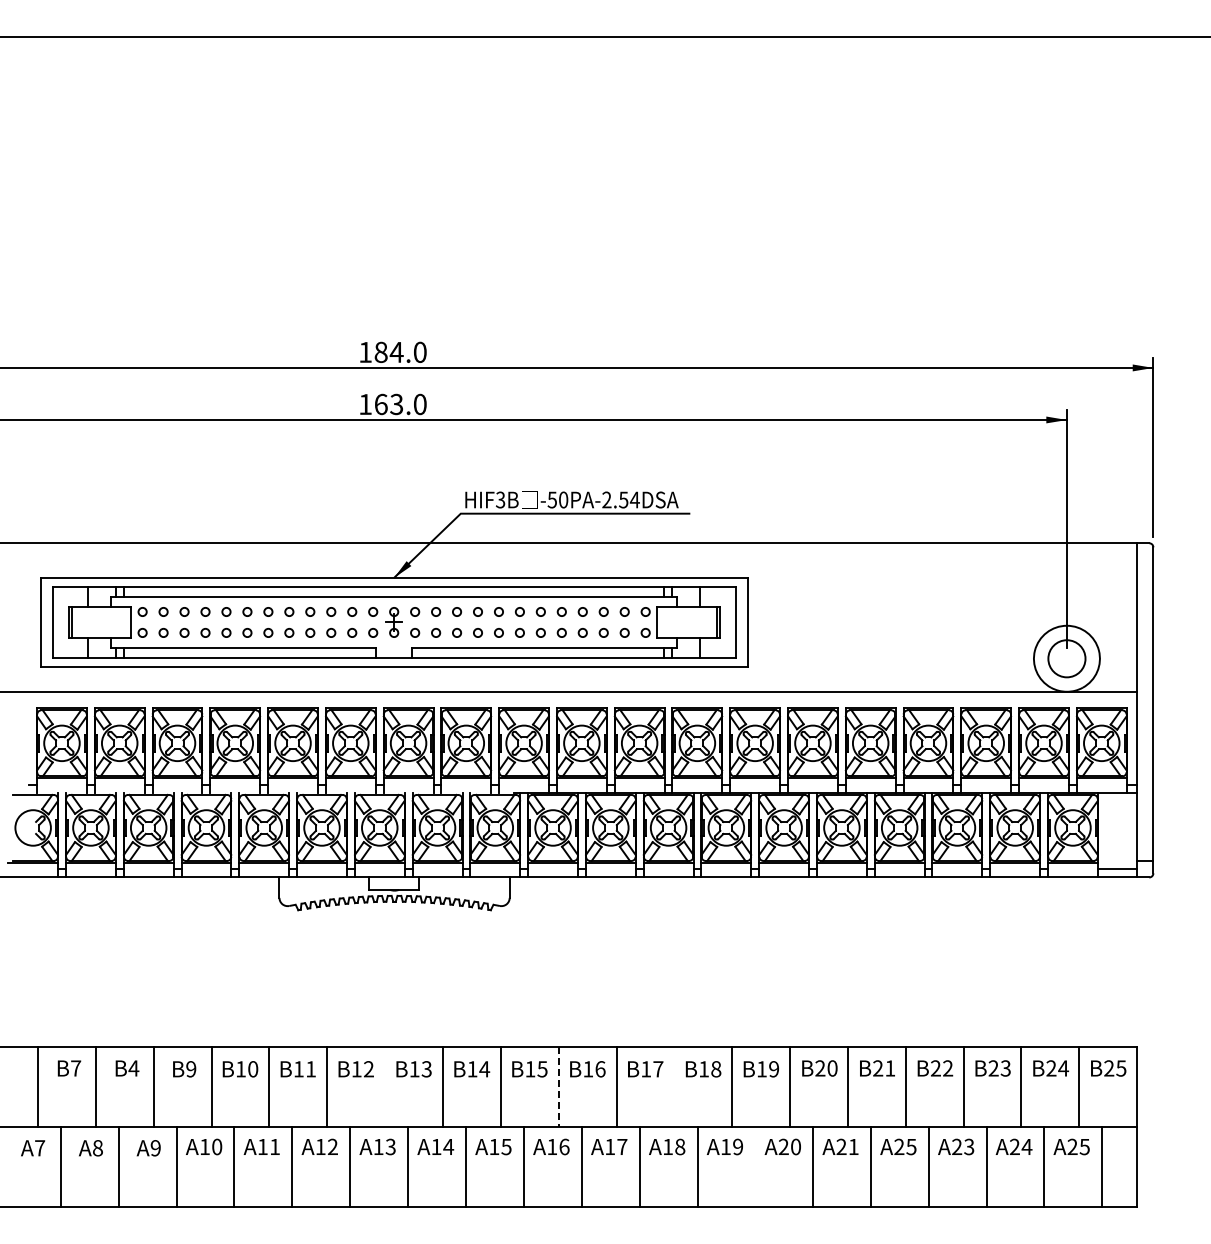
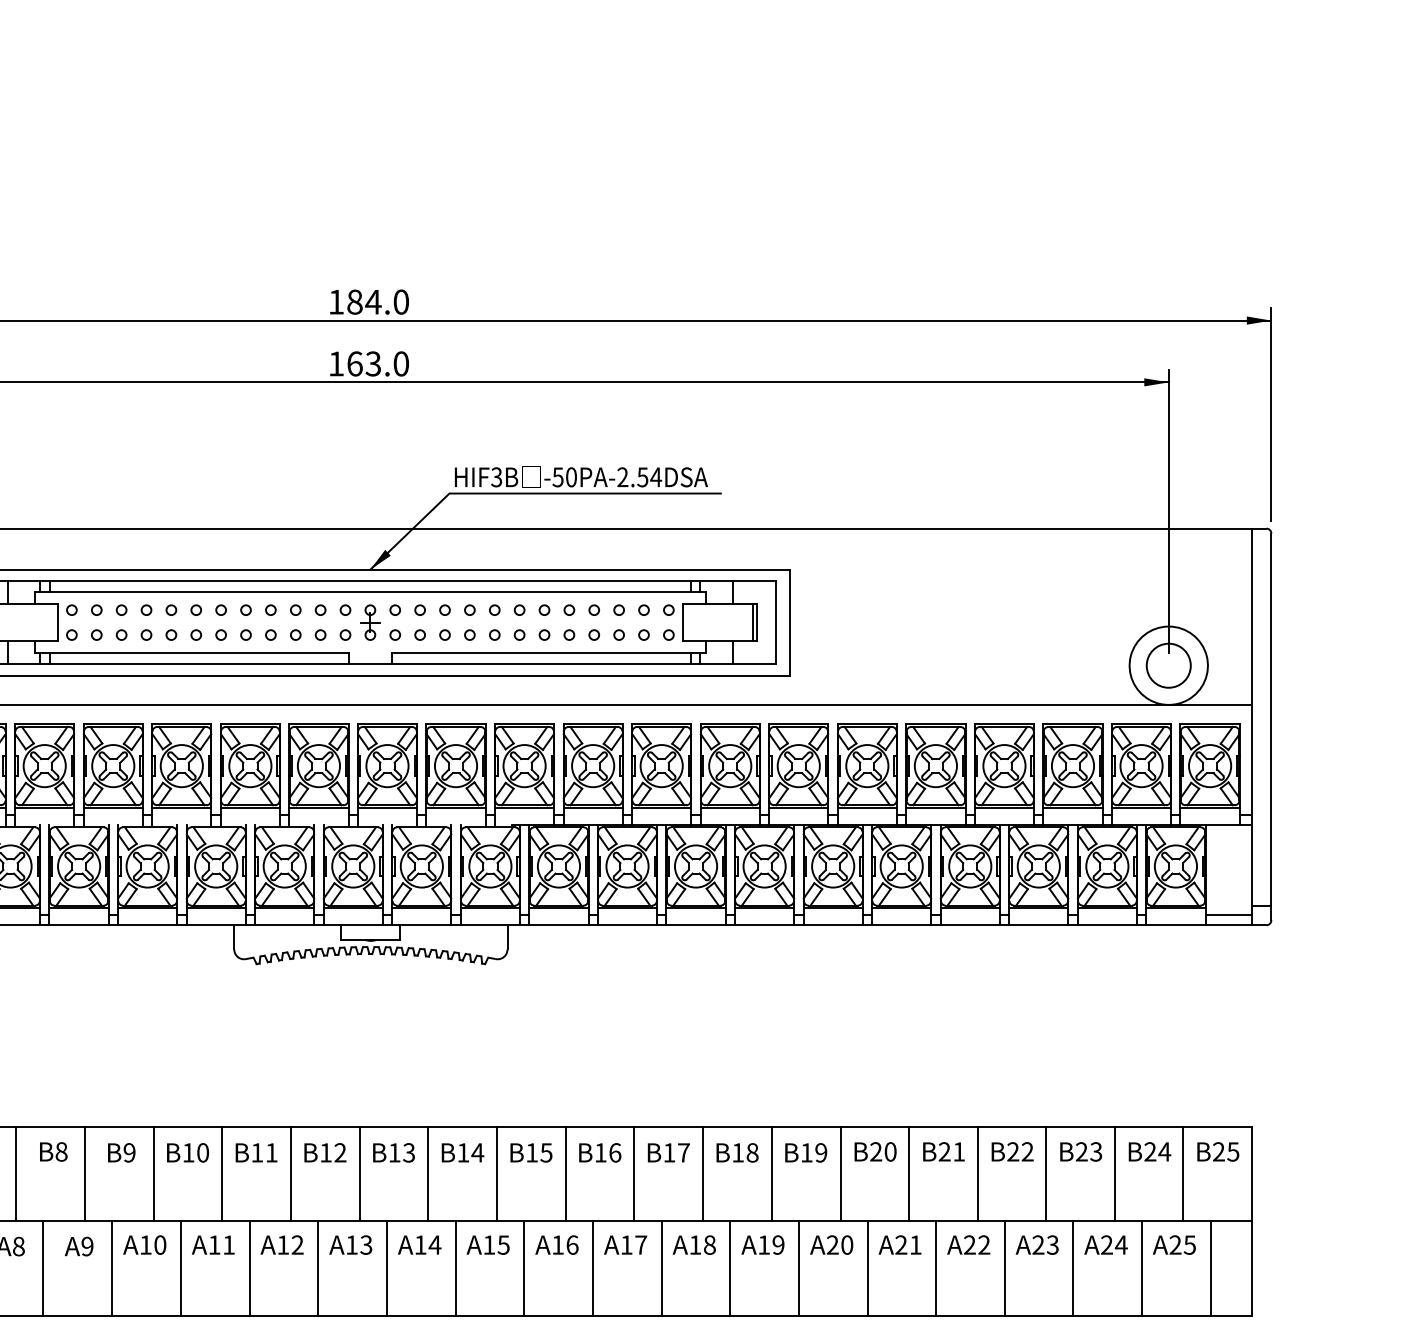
text: (133, 1068) -> (61, 1151), B4 -> B8
line: (385, 1086) -> (360, 1173), added
line: (674, 1086) -> (703, 1173), added
line: (558, 1087) -> (565, 1174), dashed -> solid
text: (911, 1146) -> (984, 1244), A25 -> A22
line: (755, 1166) -> (799, 1268), added

